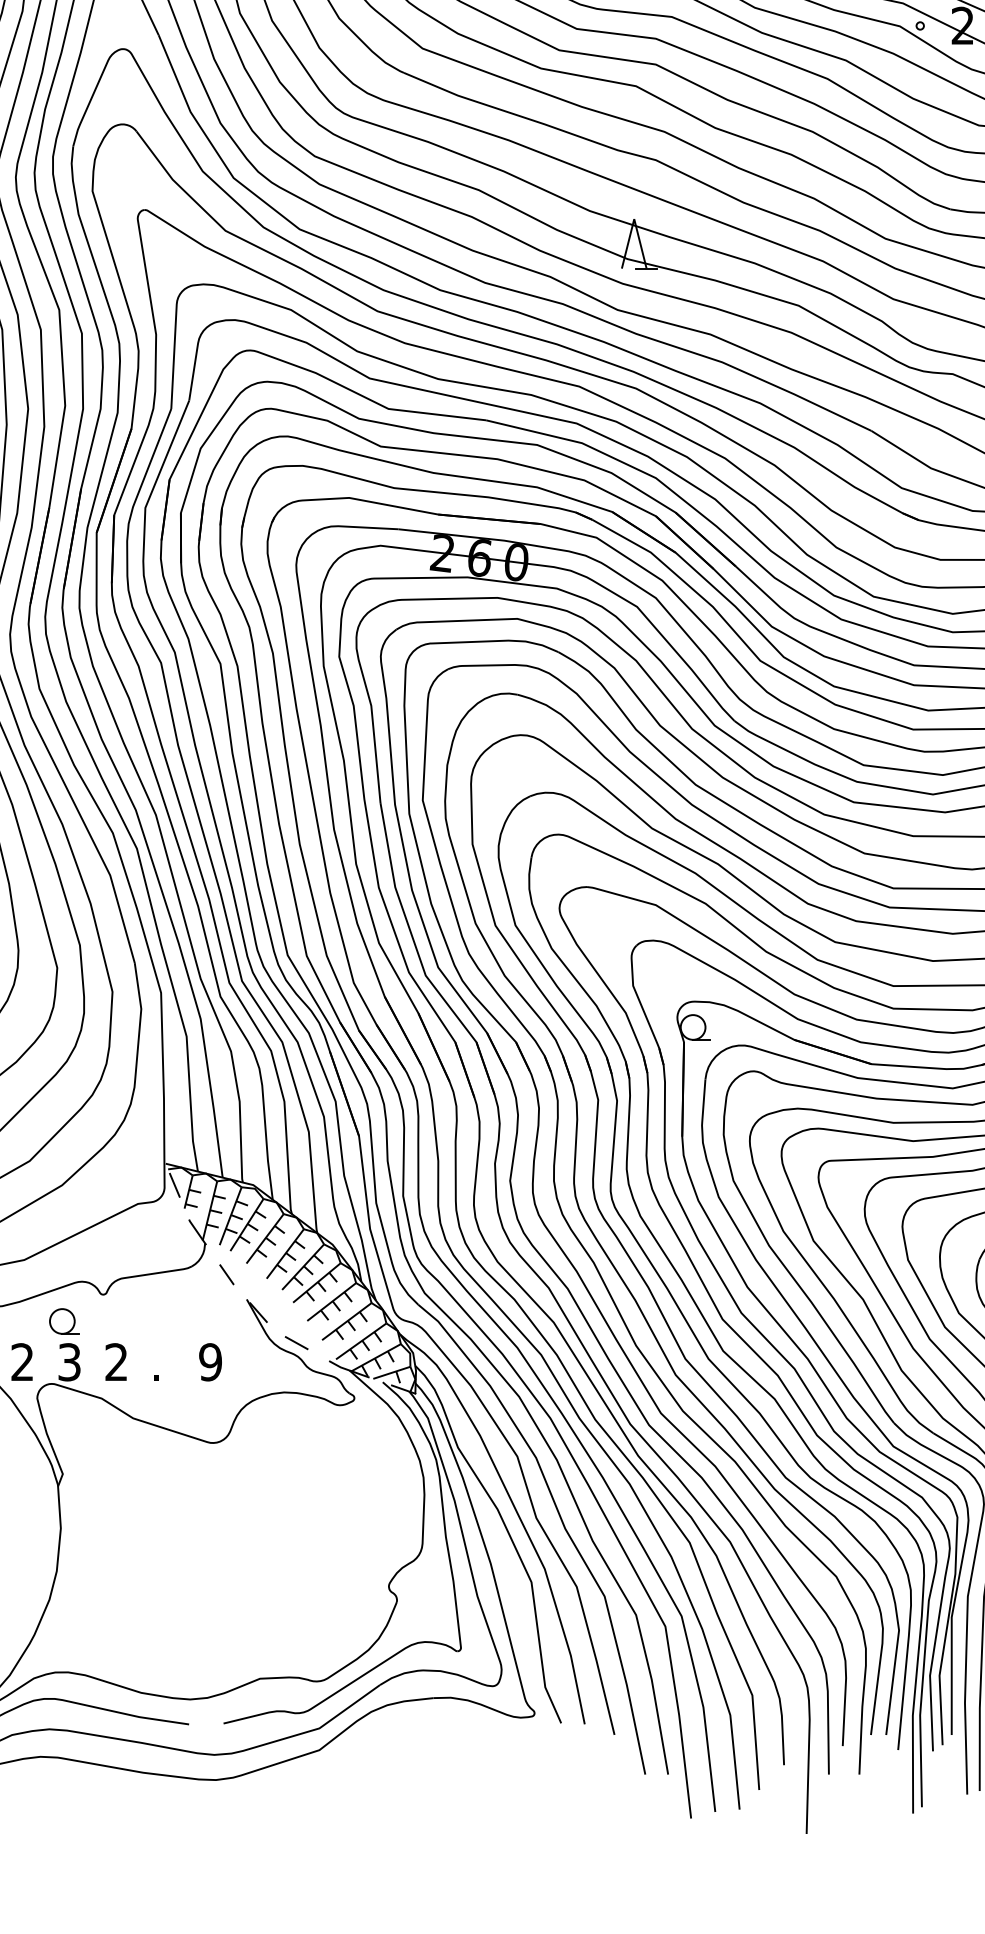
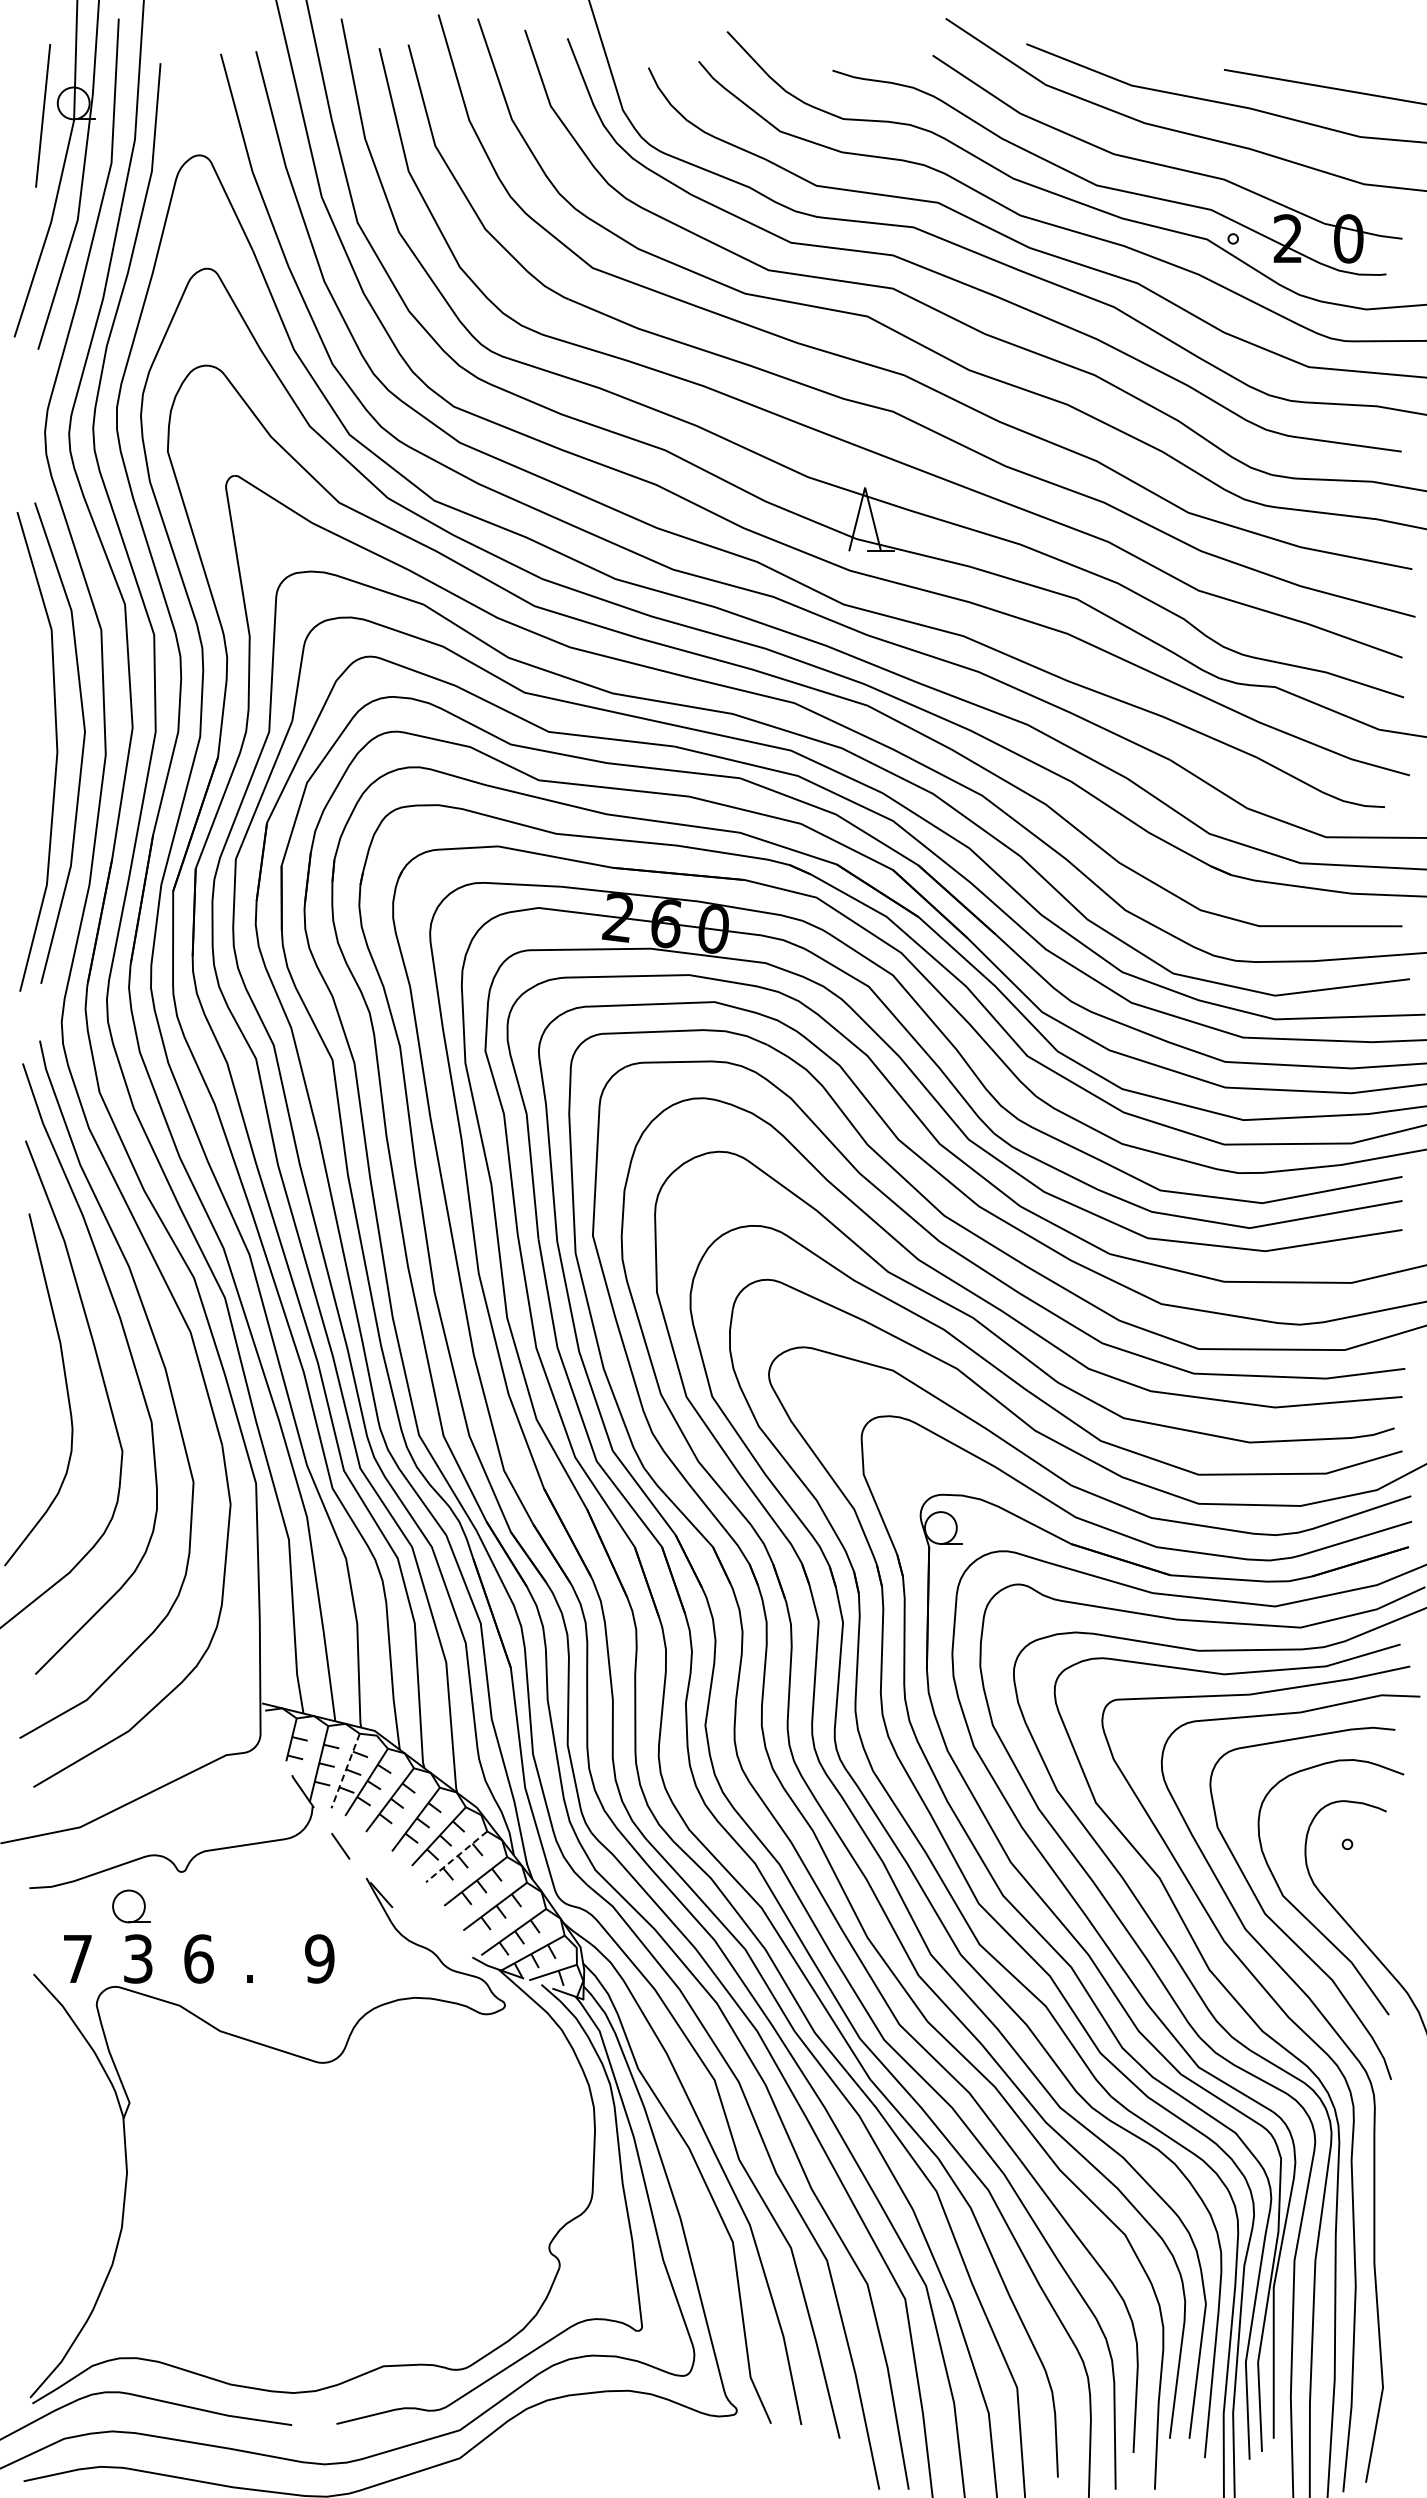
line: (174, 1184) -> (273, 1730), removed
line: (230, 1216) -> (345, 1771), solid -> dashed
line: (316, 1282) -> (456, 1856), solid -> dashed
line: (296, 1343) -> (430, 1934), removed
text: (22, 1361) -> (77, 1958), 2 -> 7
text: (116, 1361) -> (198, 1958), 2 -> 6

